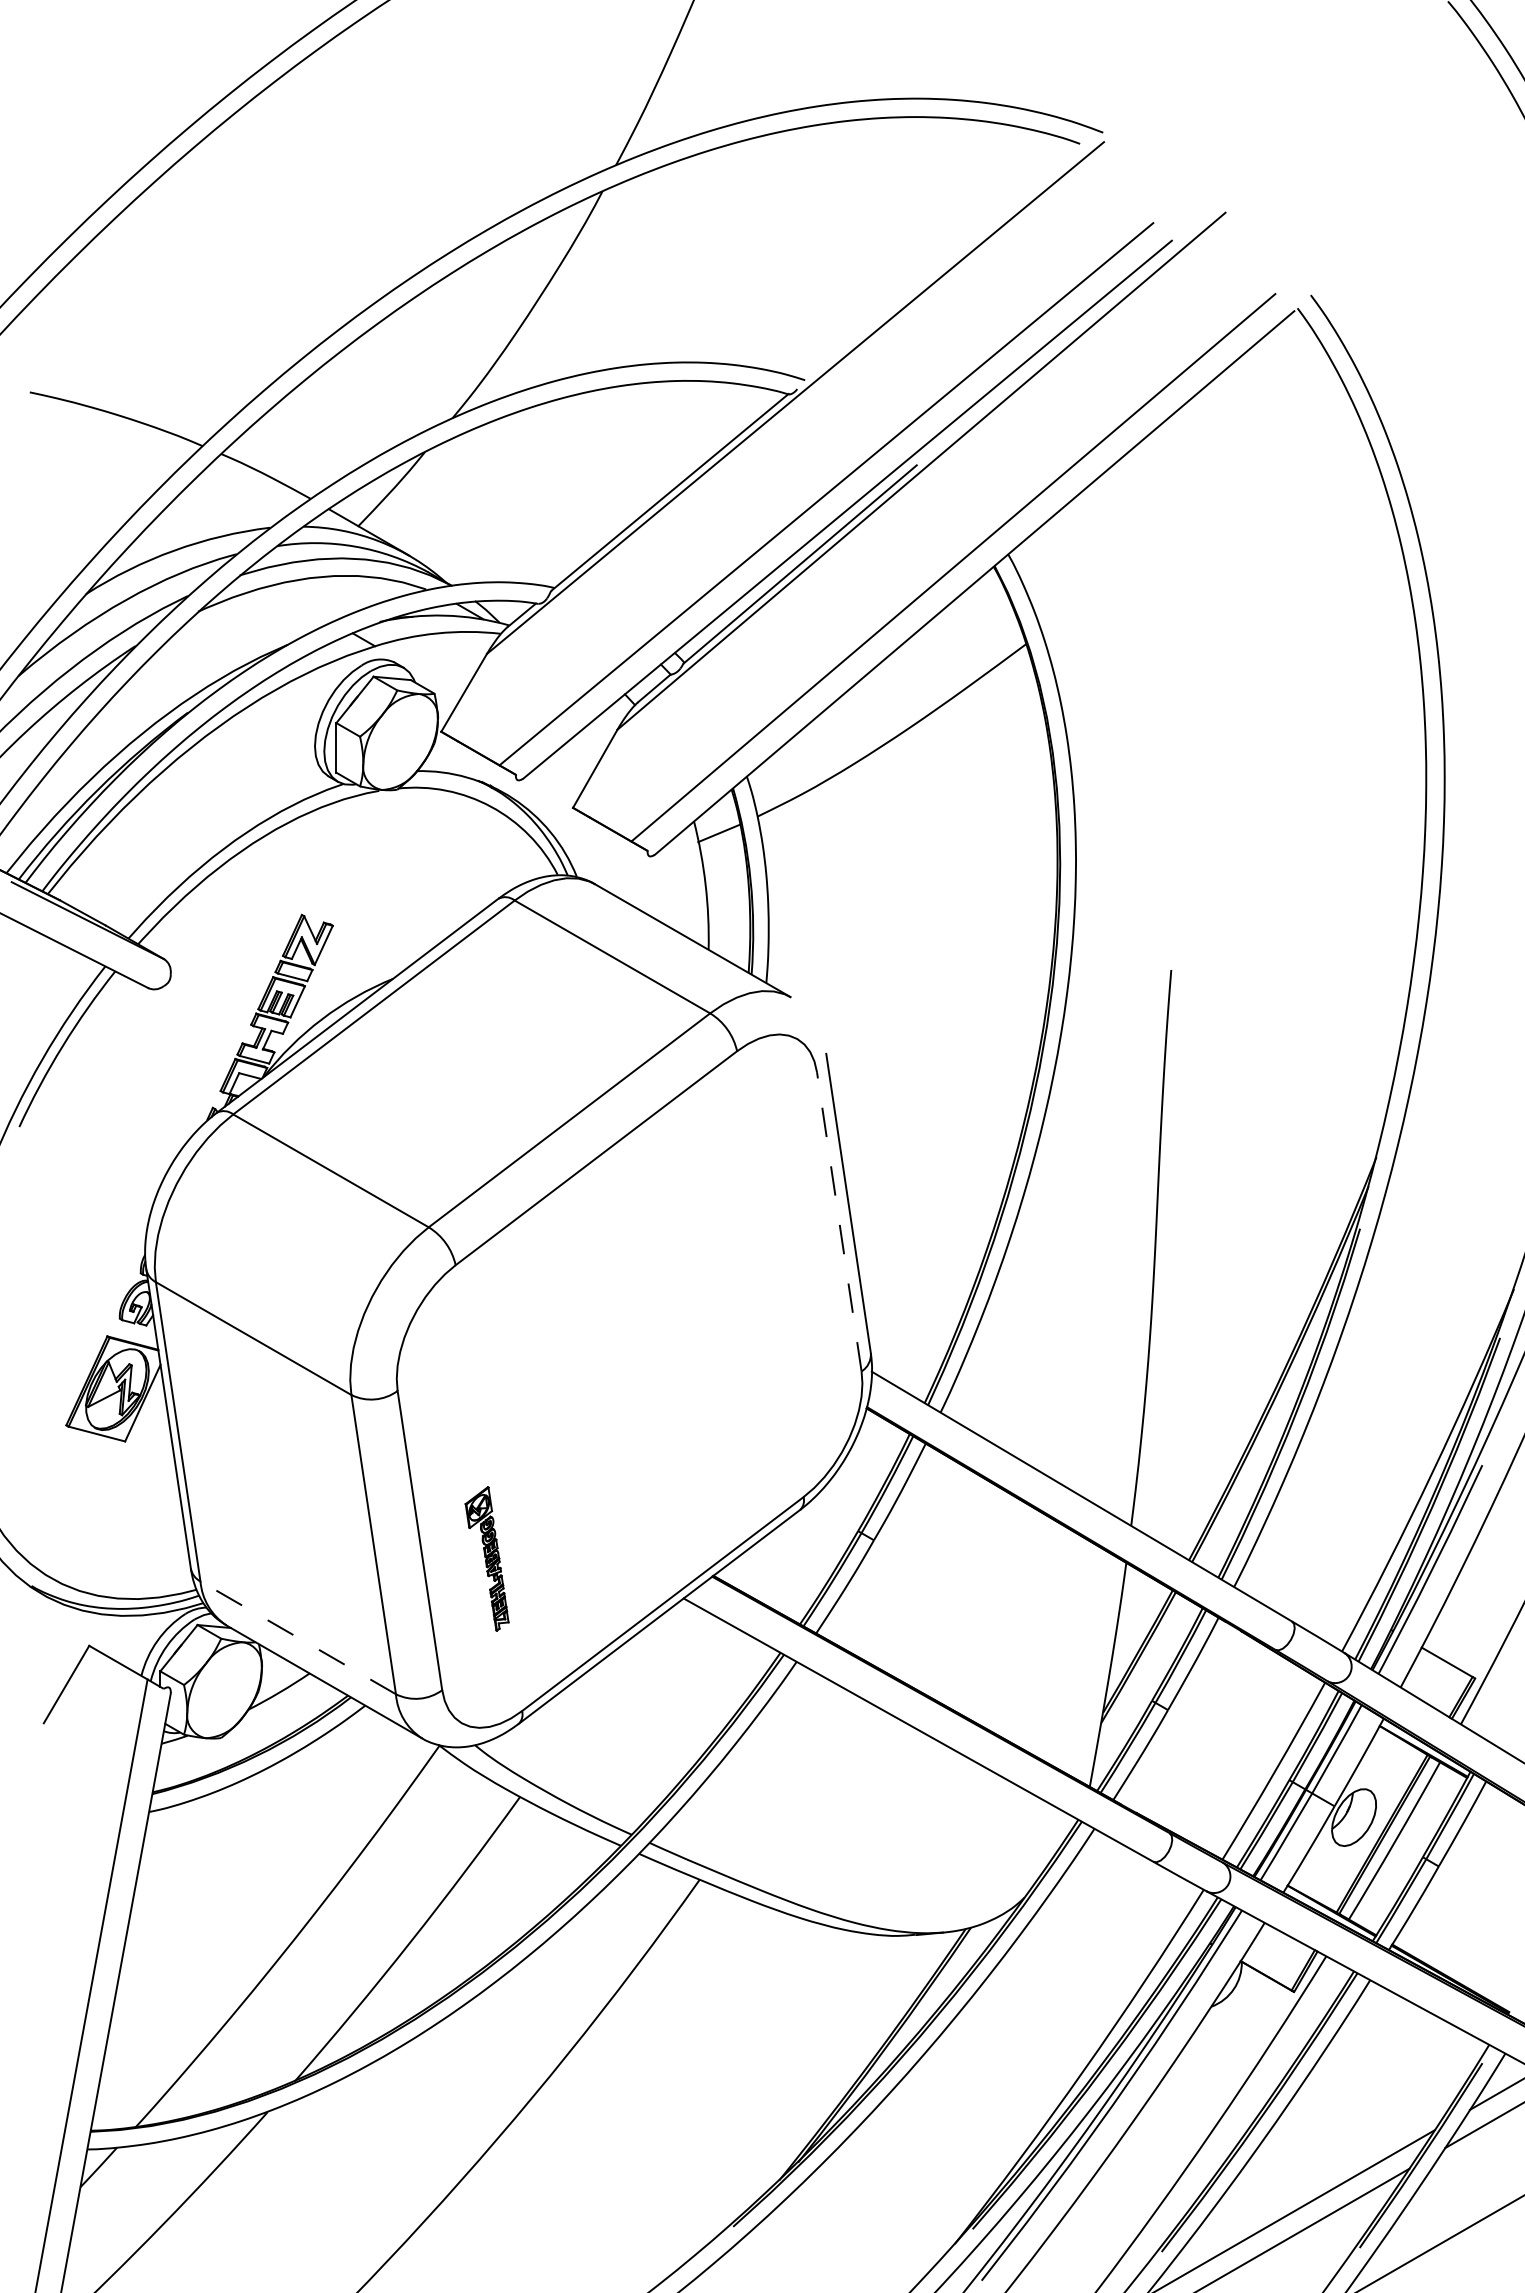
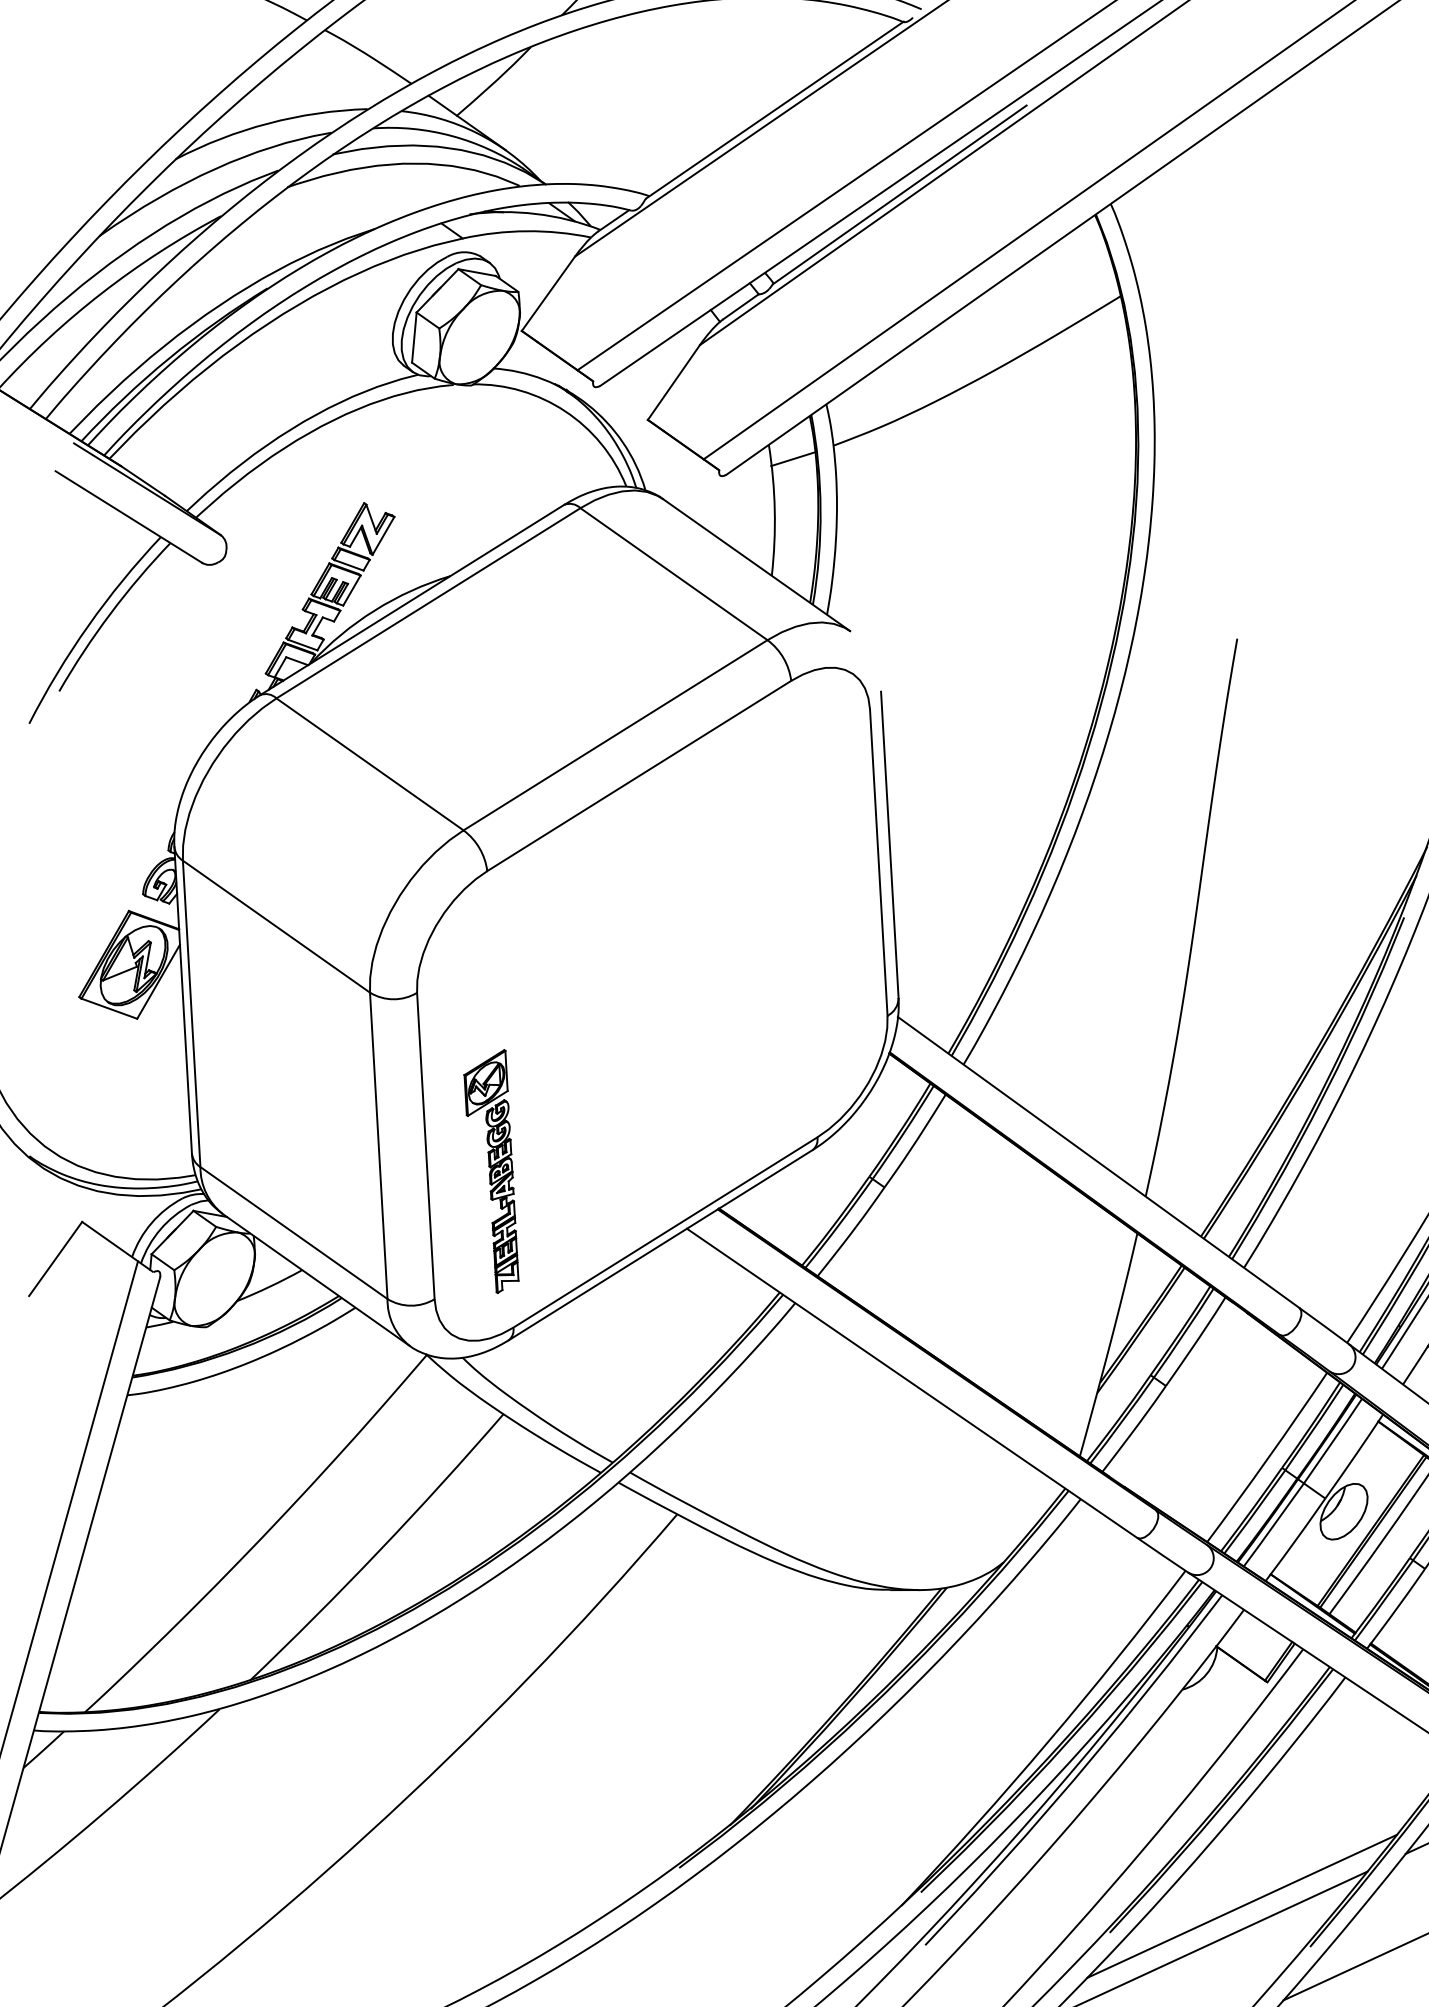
line: (839, 1221) -> (879, 862), dashed -> solid
part: (486, 1558) -> (491, 1170), size x1.67
line: (298, 1637) -> (294, 1232), dashed -> solid

